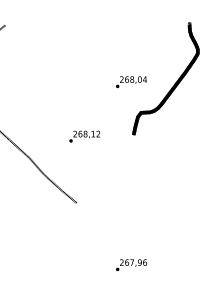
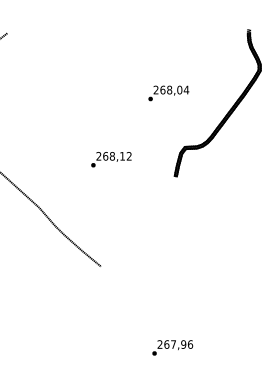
text: (131, 81) -> (168, 92), moved
text: (84, 136) -> (111, 159), moved

